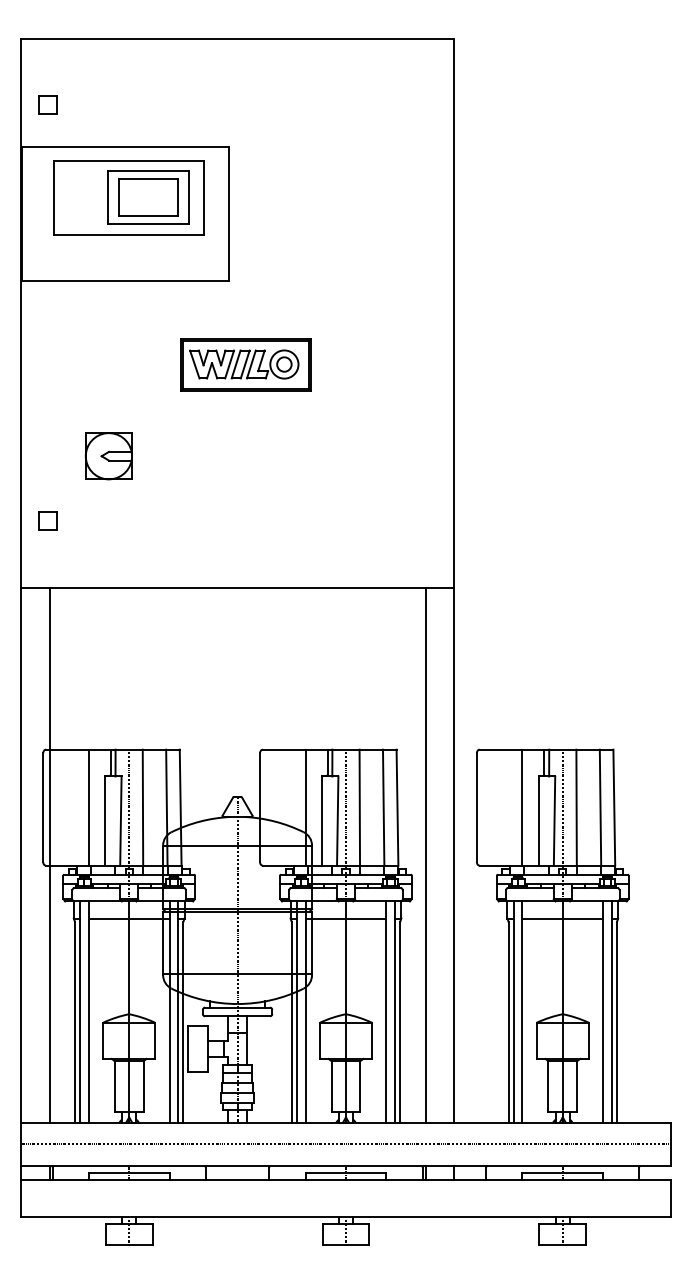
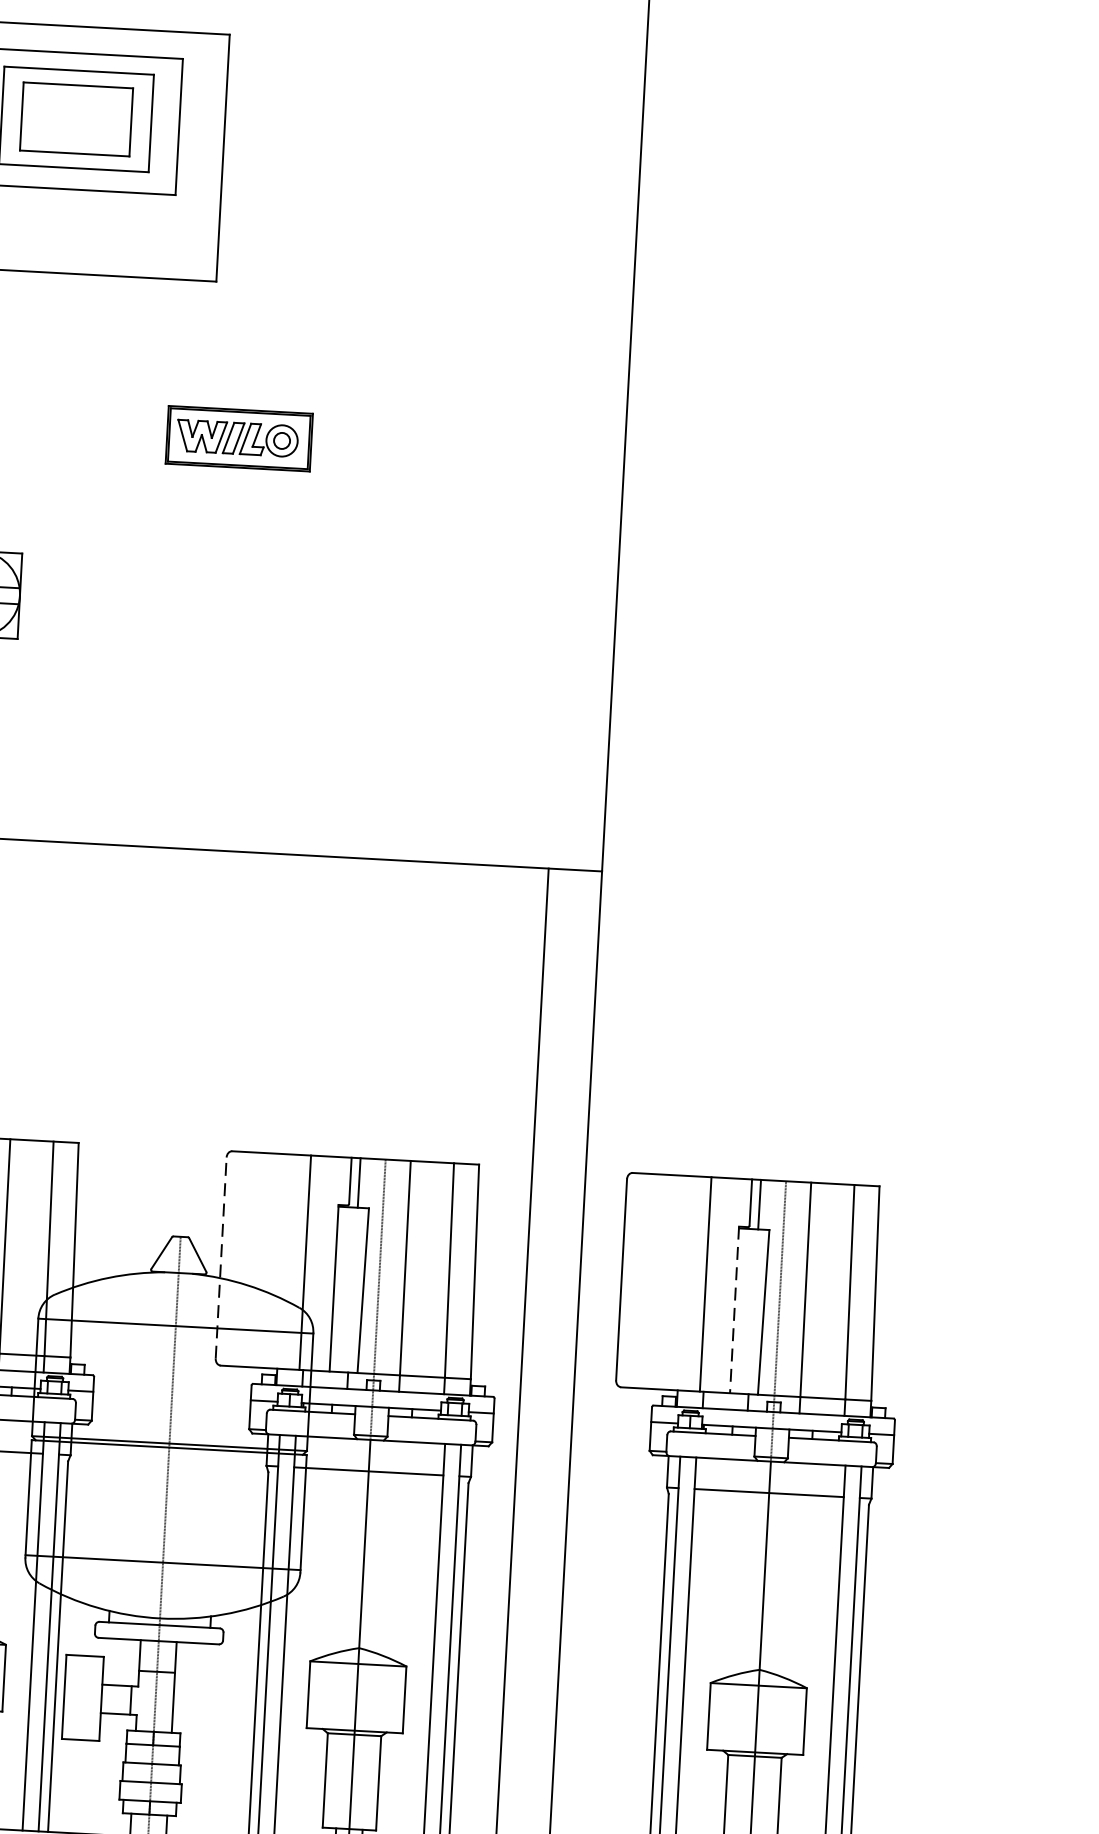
part: (245, 364) -> (238, 438), size x0.6
line: (260, 807) -> (222, 1257), solid -> dashed
line: (538, 821) -> (734, 1311), solid -> dashed

